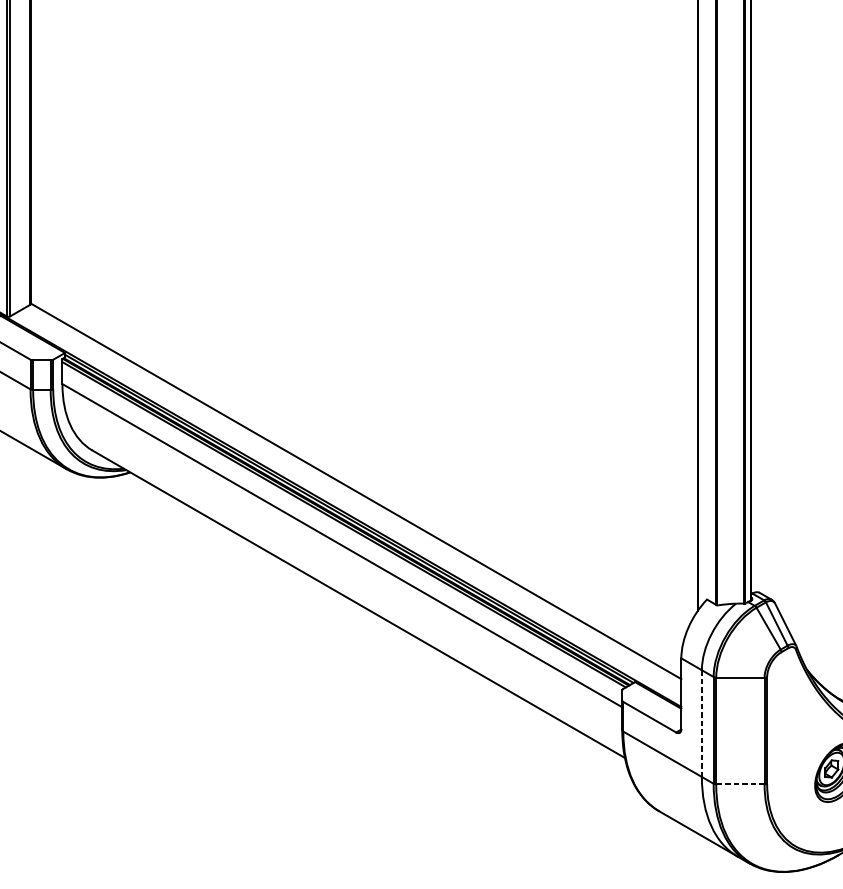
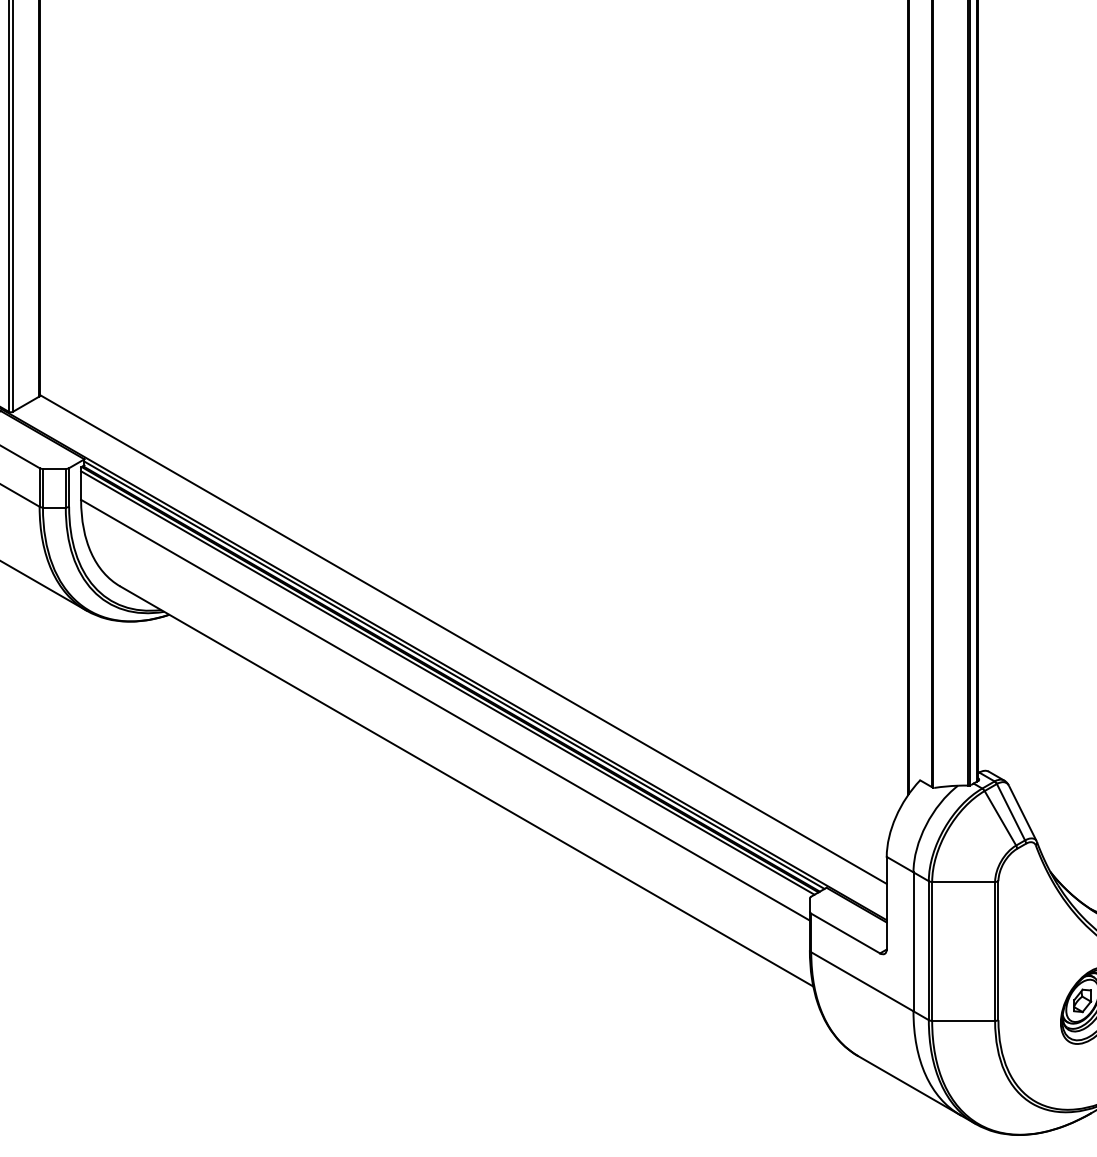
line: (701, 724) -> (913, 942), dashed -> solid
line: (740, 784) -> (963, 1020), dashed -> solid

